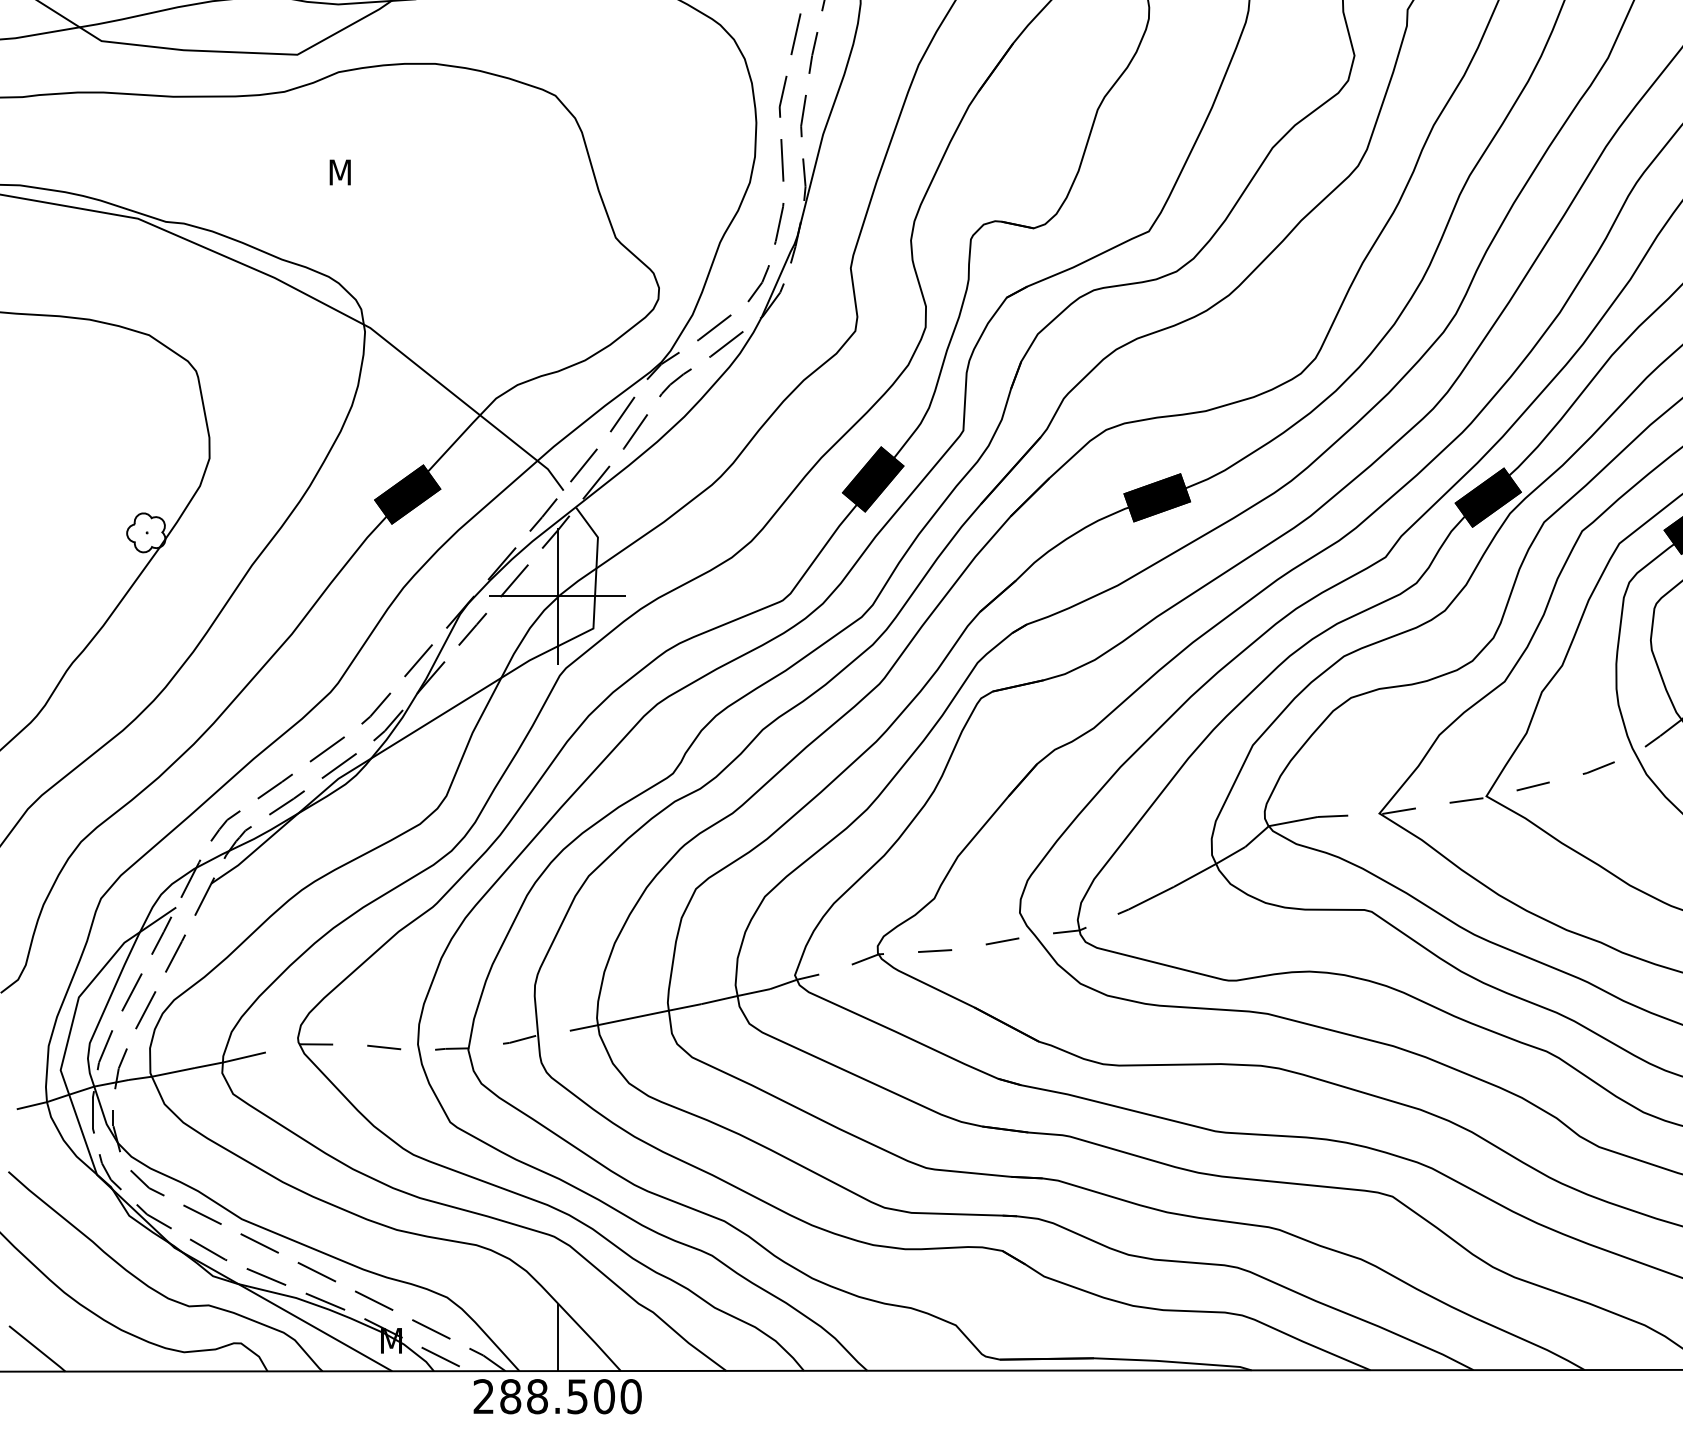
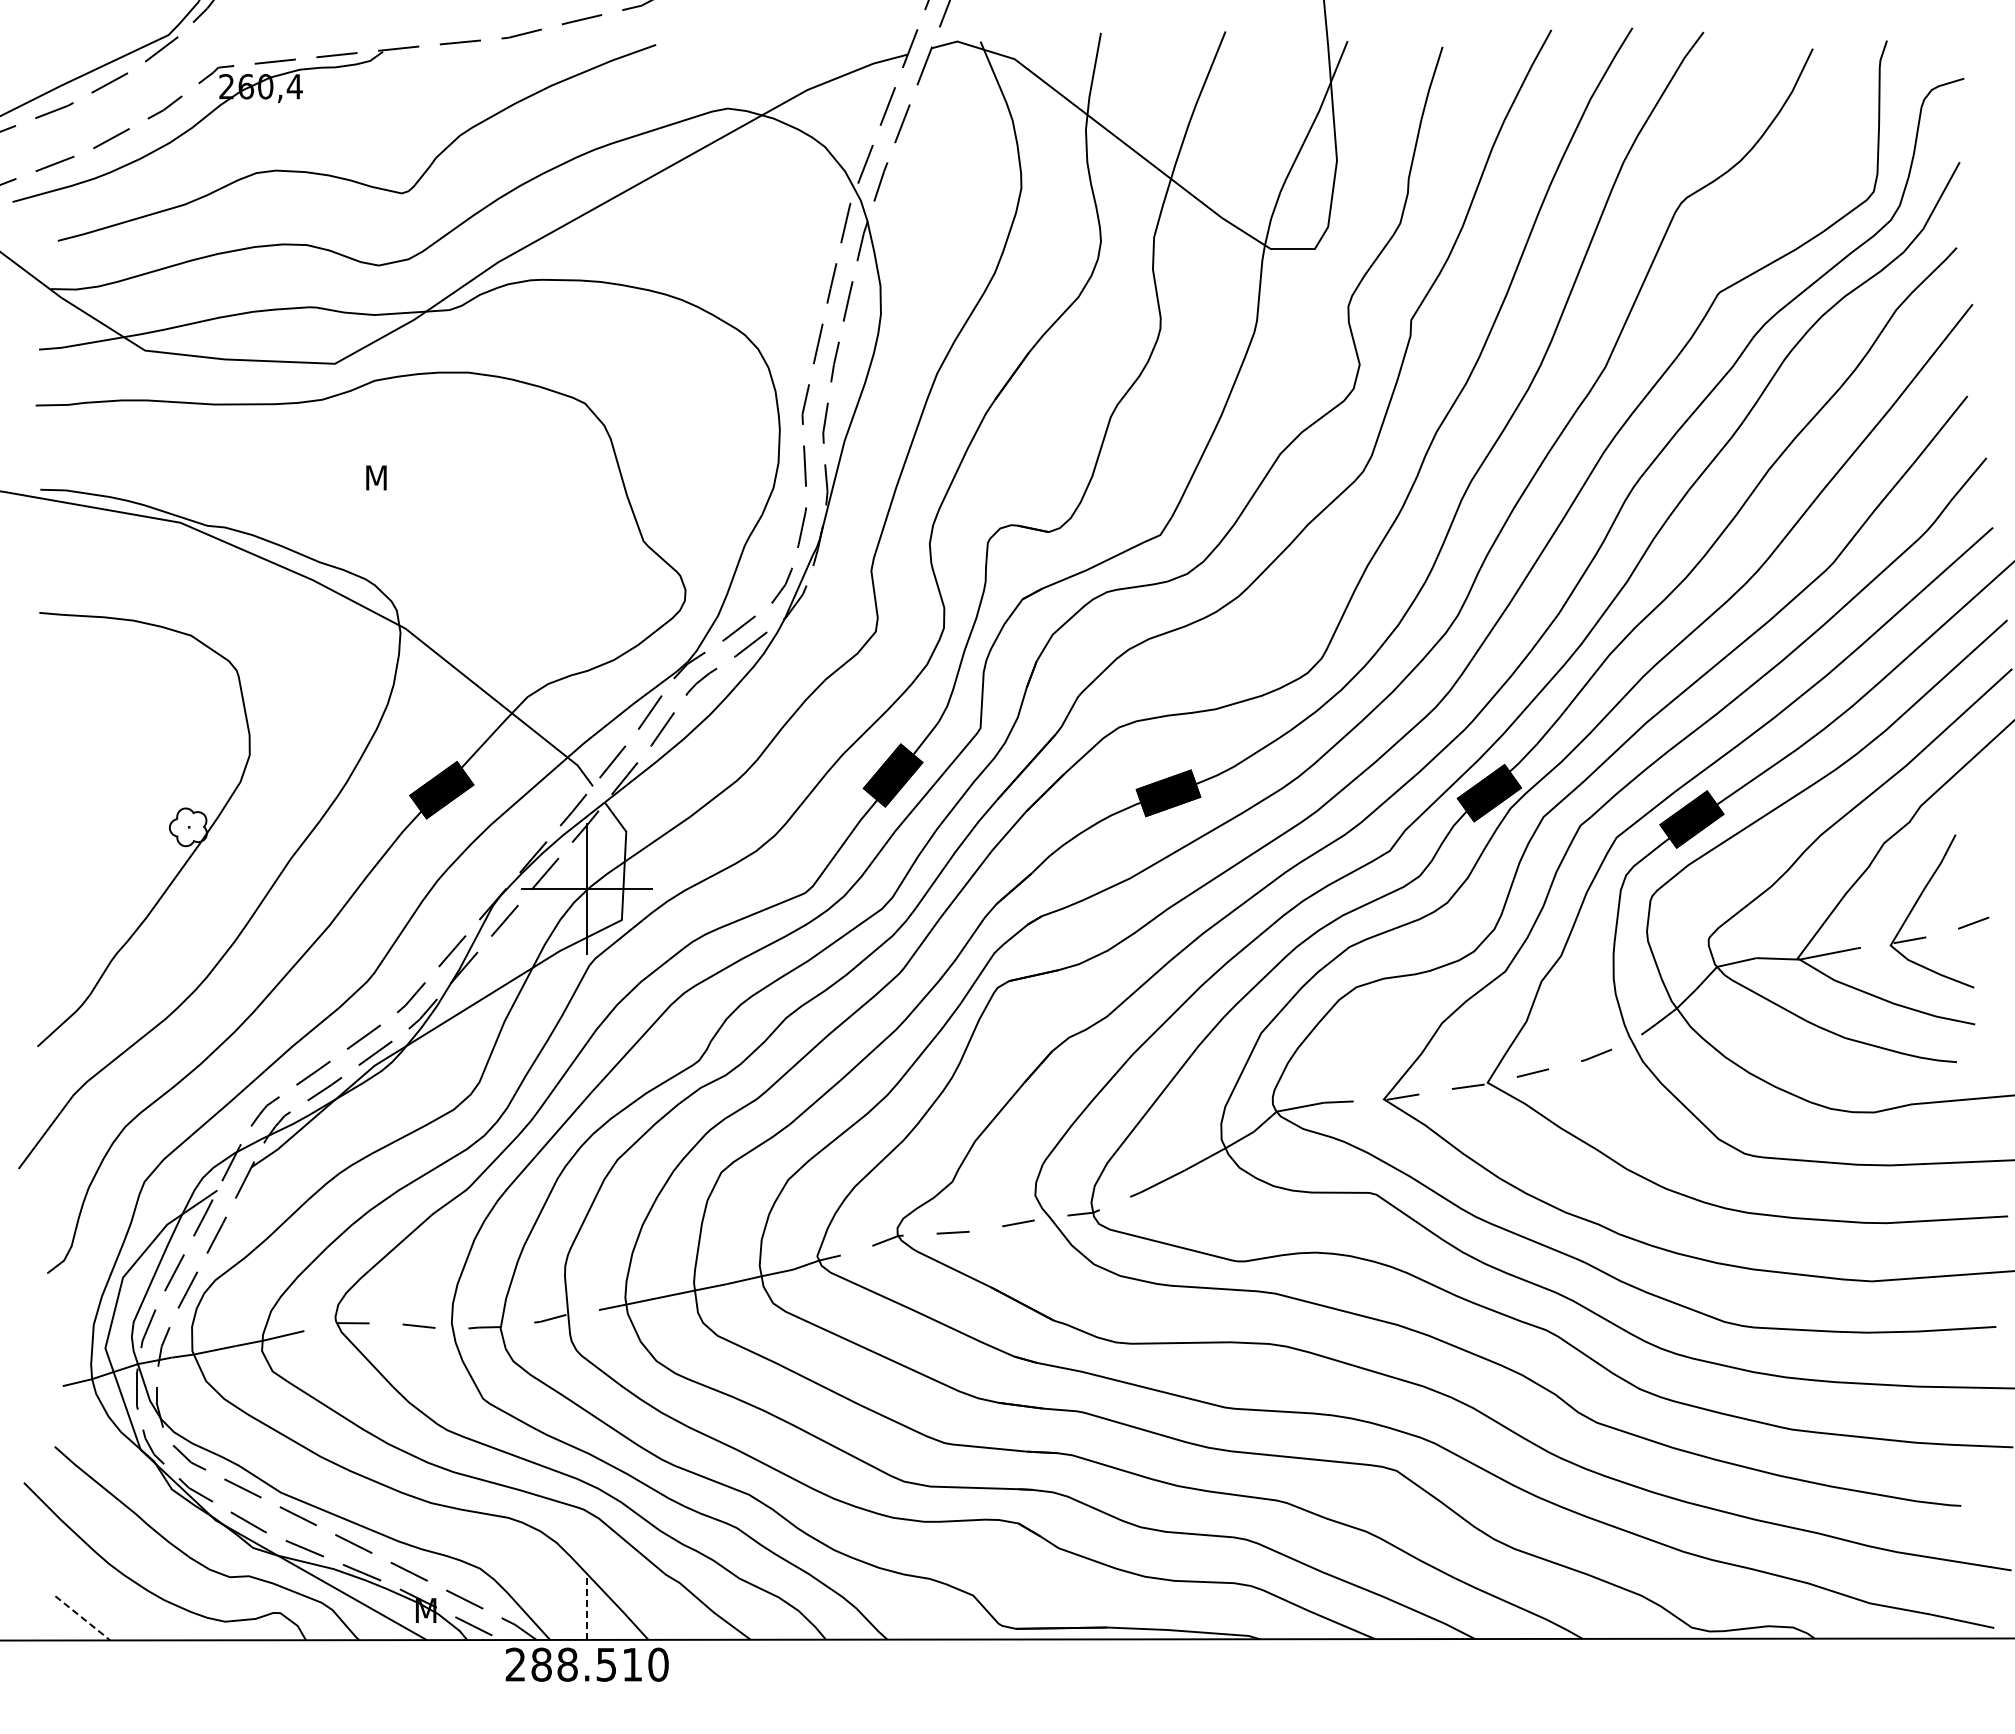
line: (557, 1336) -> (587, 1606), solid -> dashed
line: (38, 1348) -> (83, 1618), solid -> dashed
text: (604, 1396) -> (632, 1664), 288.500 -> 288.510

